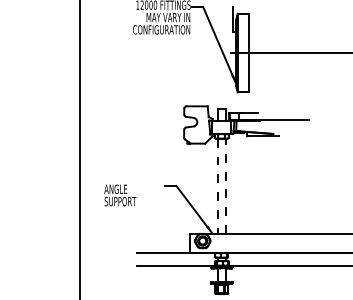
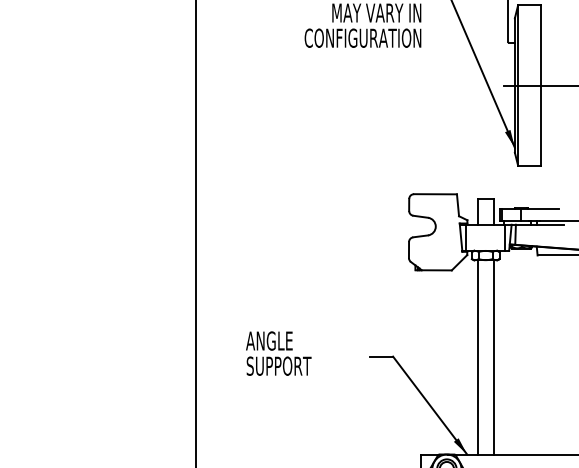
line: (217, 186) -> (476, 357), dashed -> solid
line: (225, 186) -> (493, 357), dashed -> solid
text: (120, 195) -> (279, 353), moved

